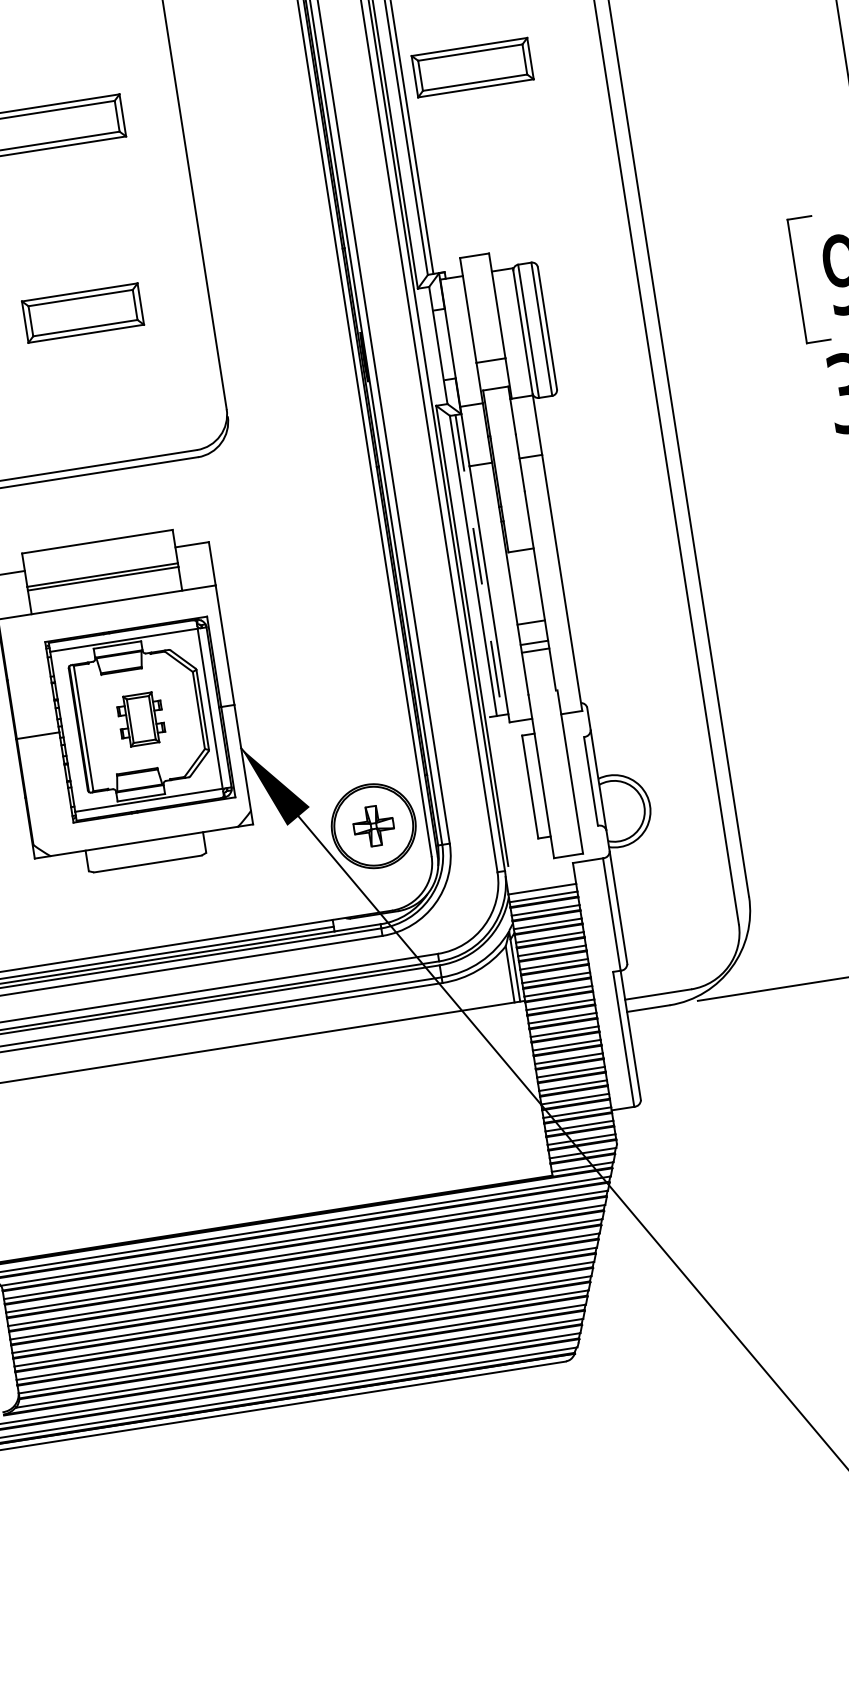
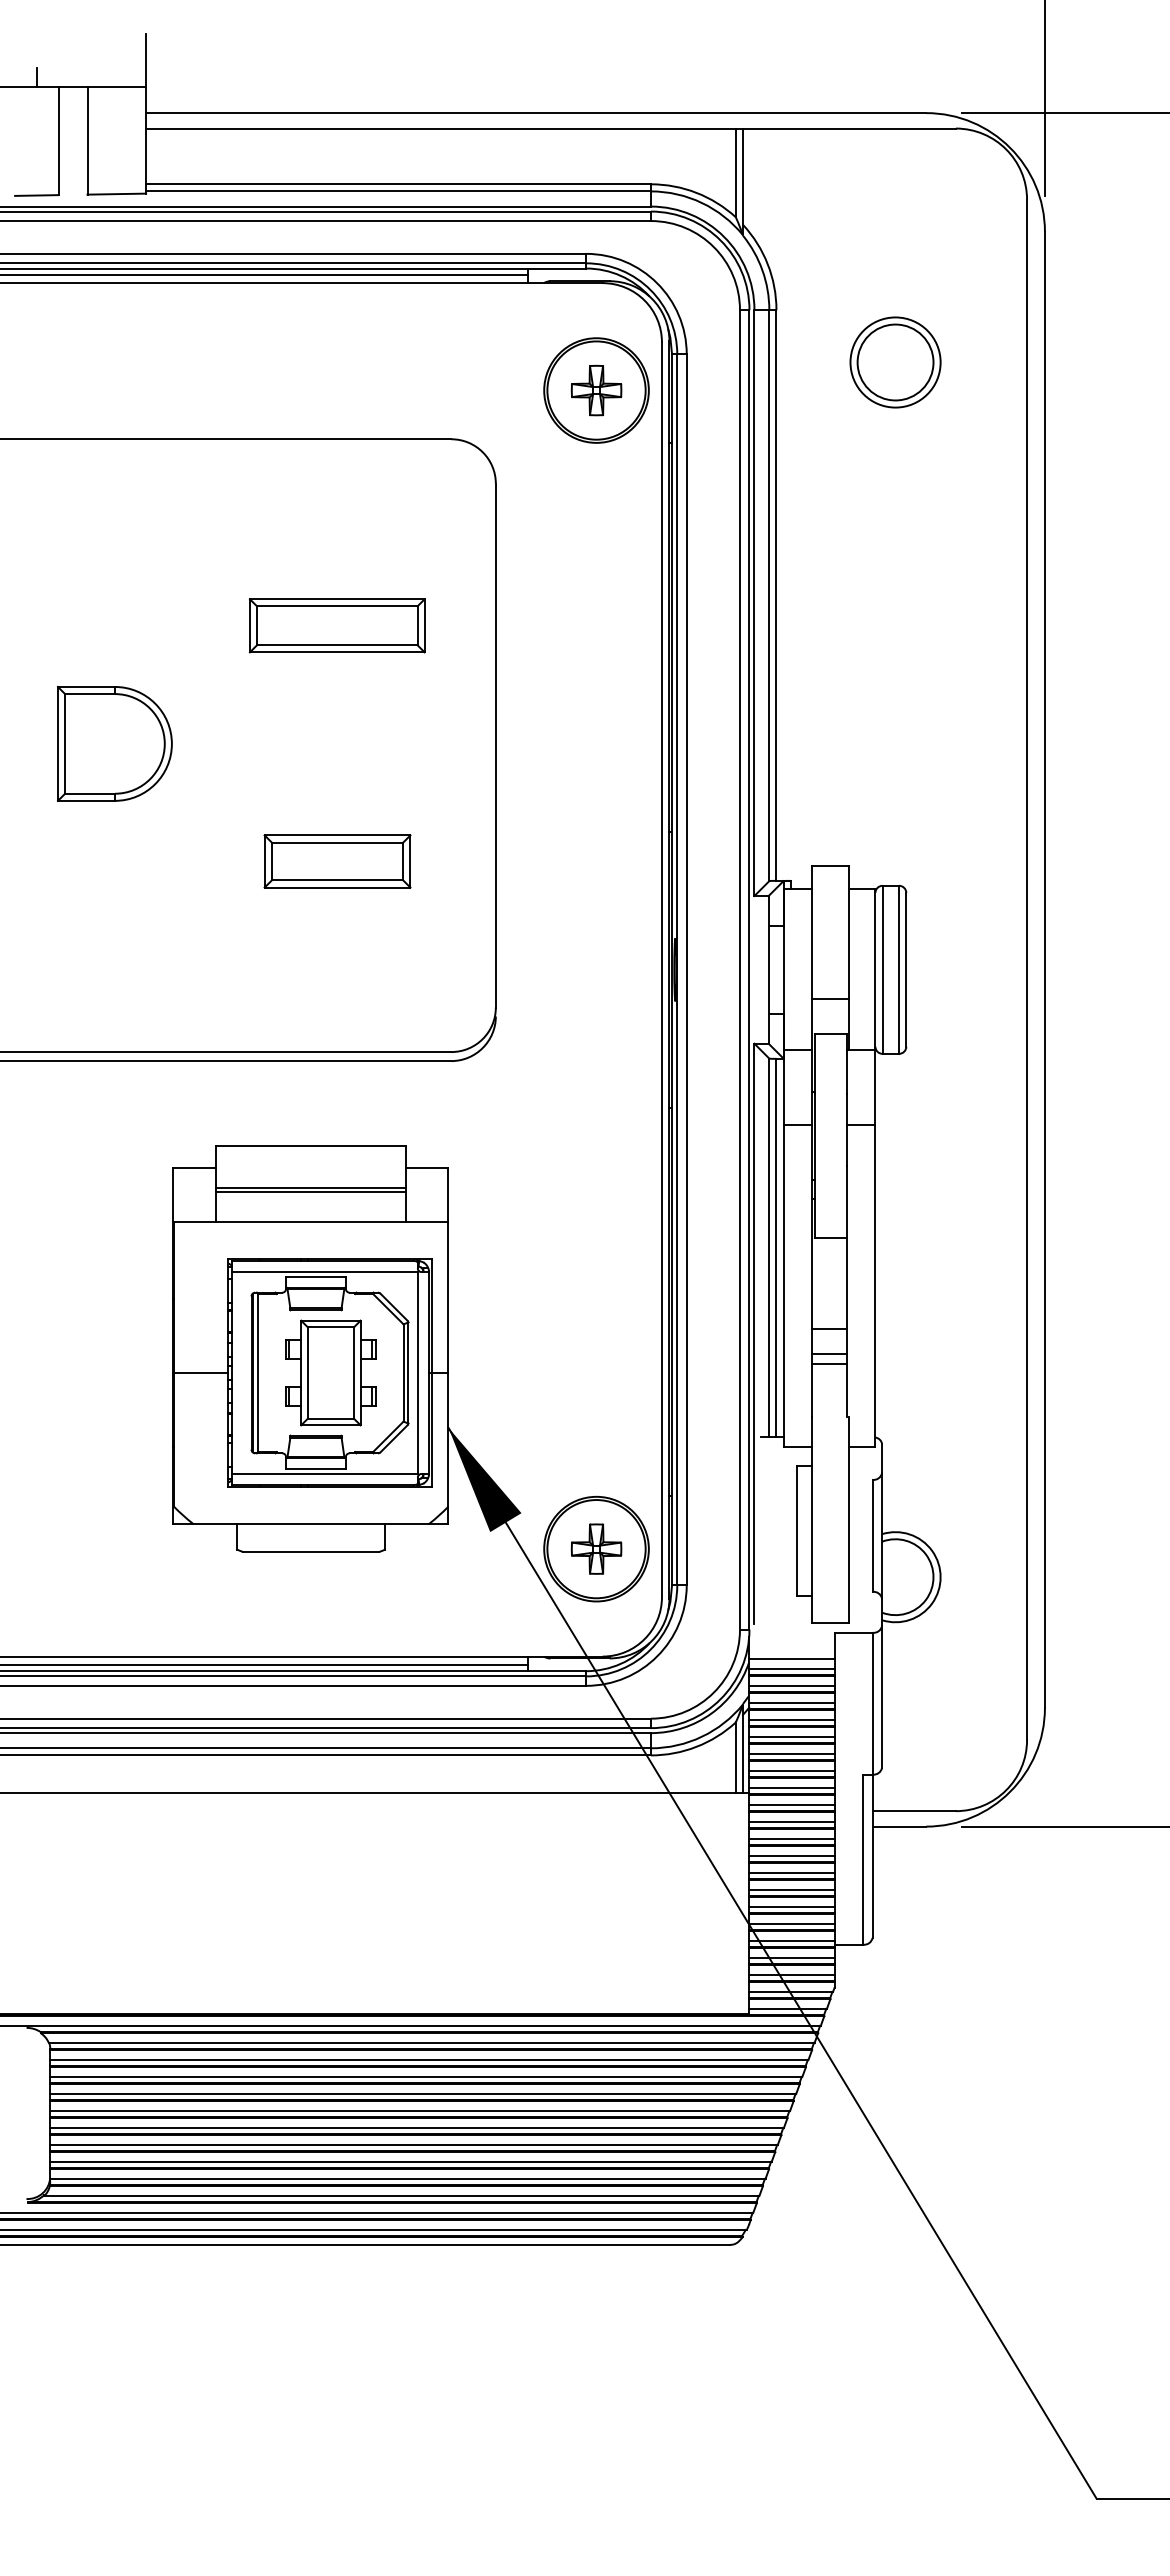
part: (472, 67) -> (864, 634), removed
line: (479, 565) -> (776, 1248), dashed -> solid
part: (140, 719) -> (330, 1372), size x1.67

